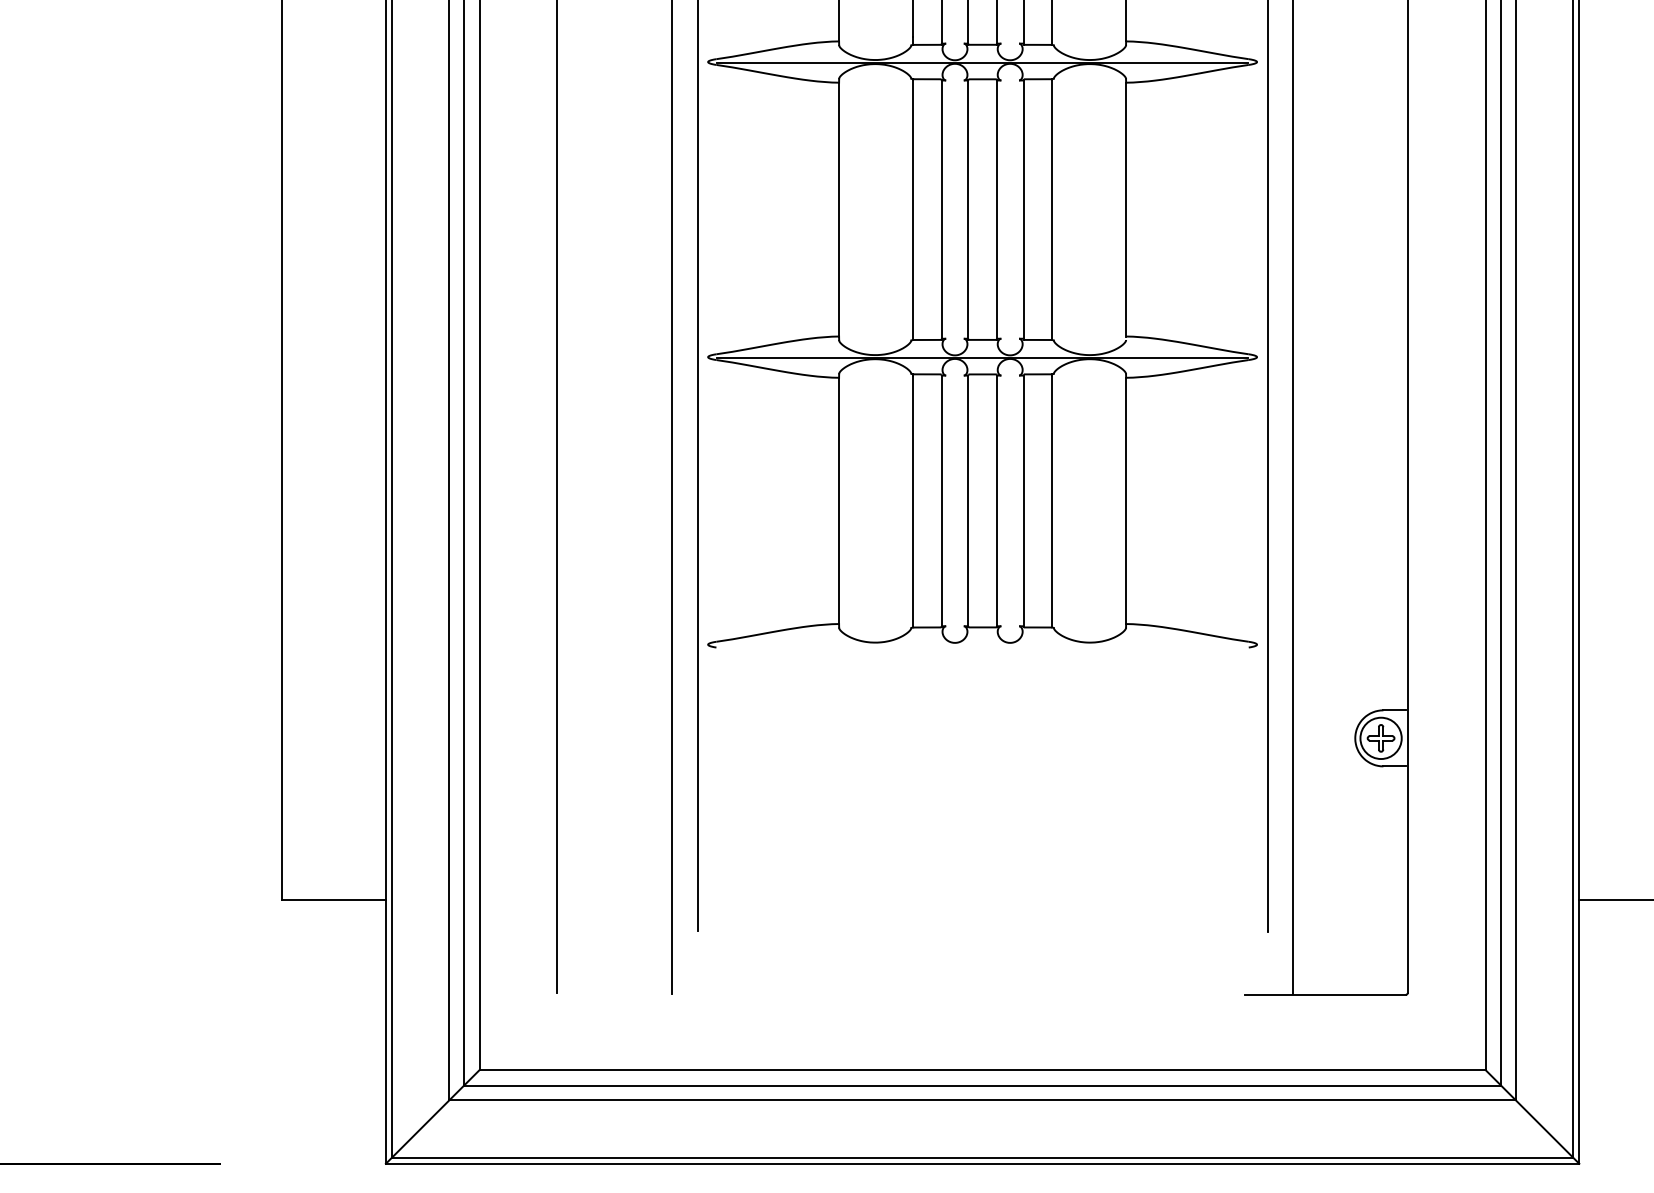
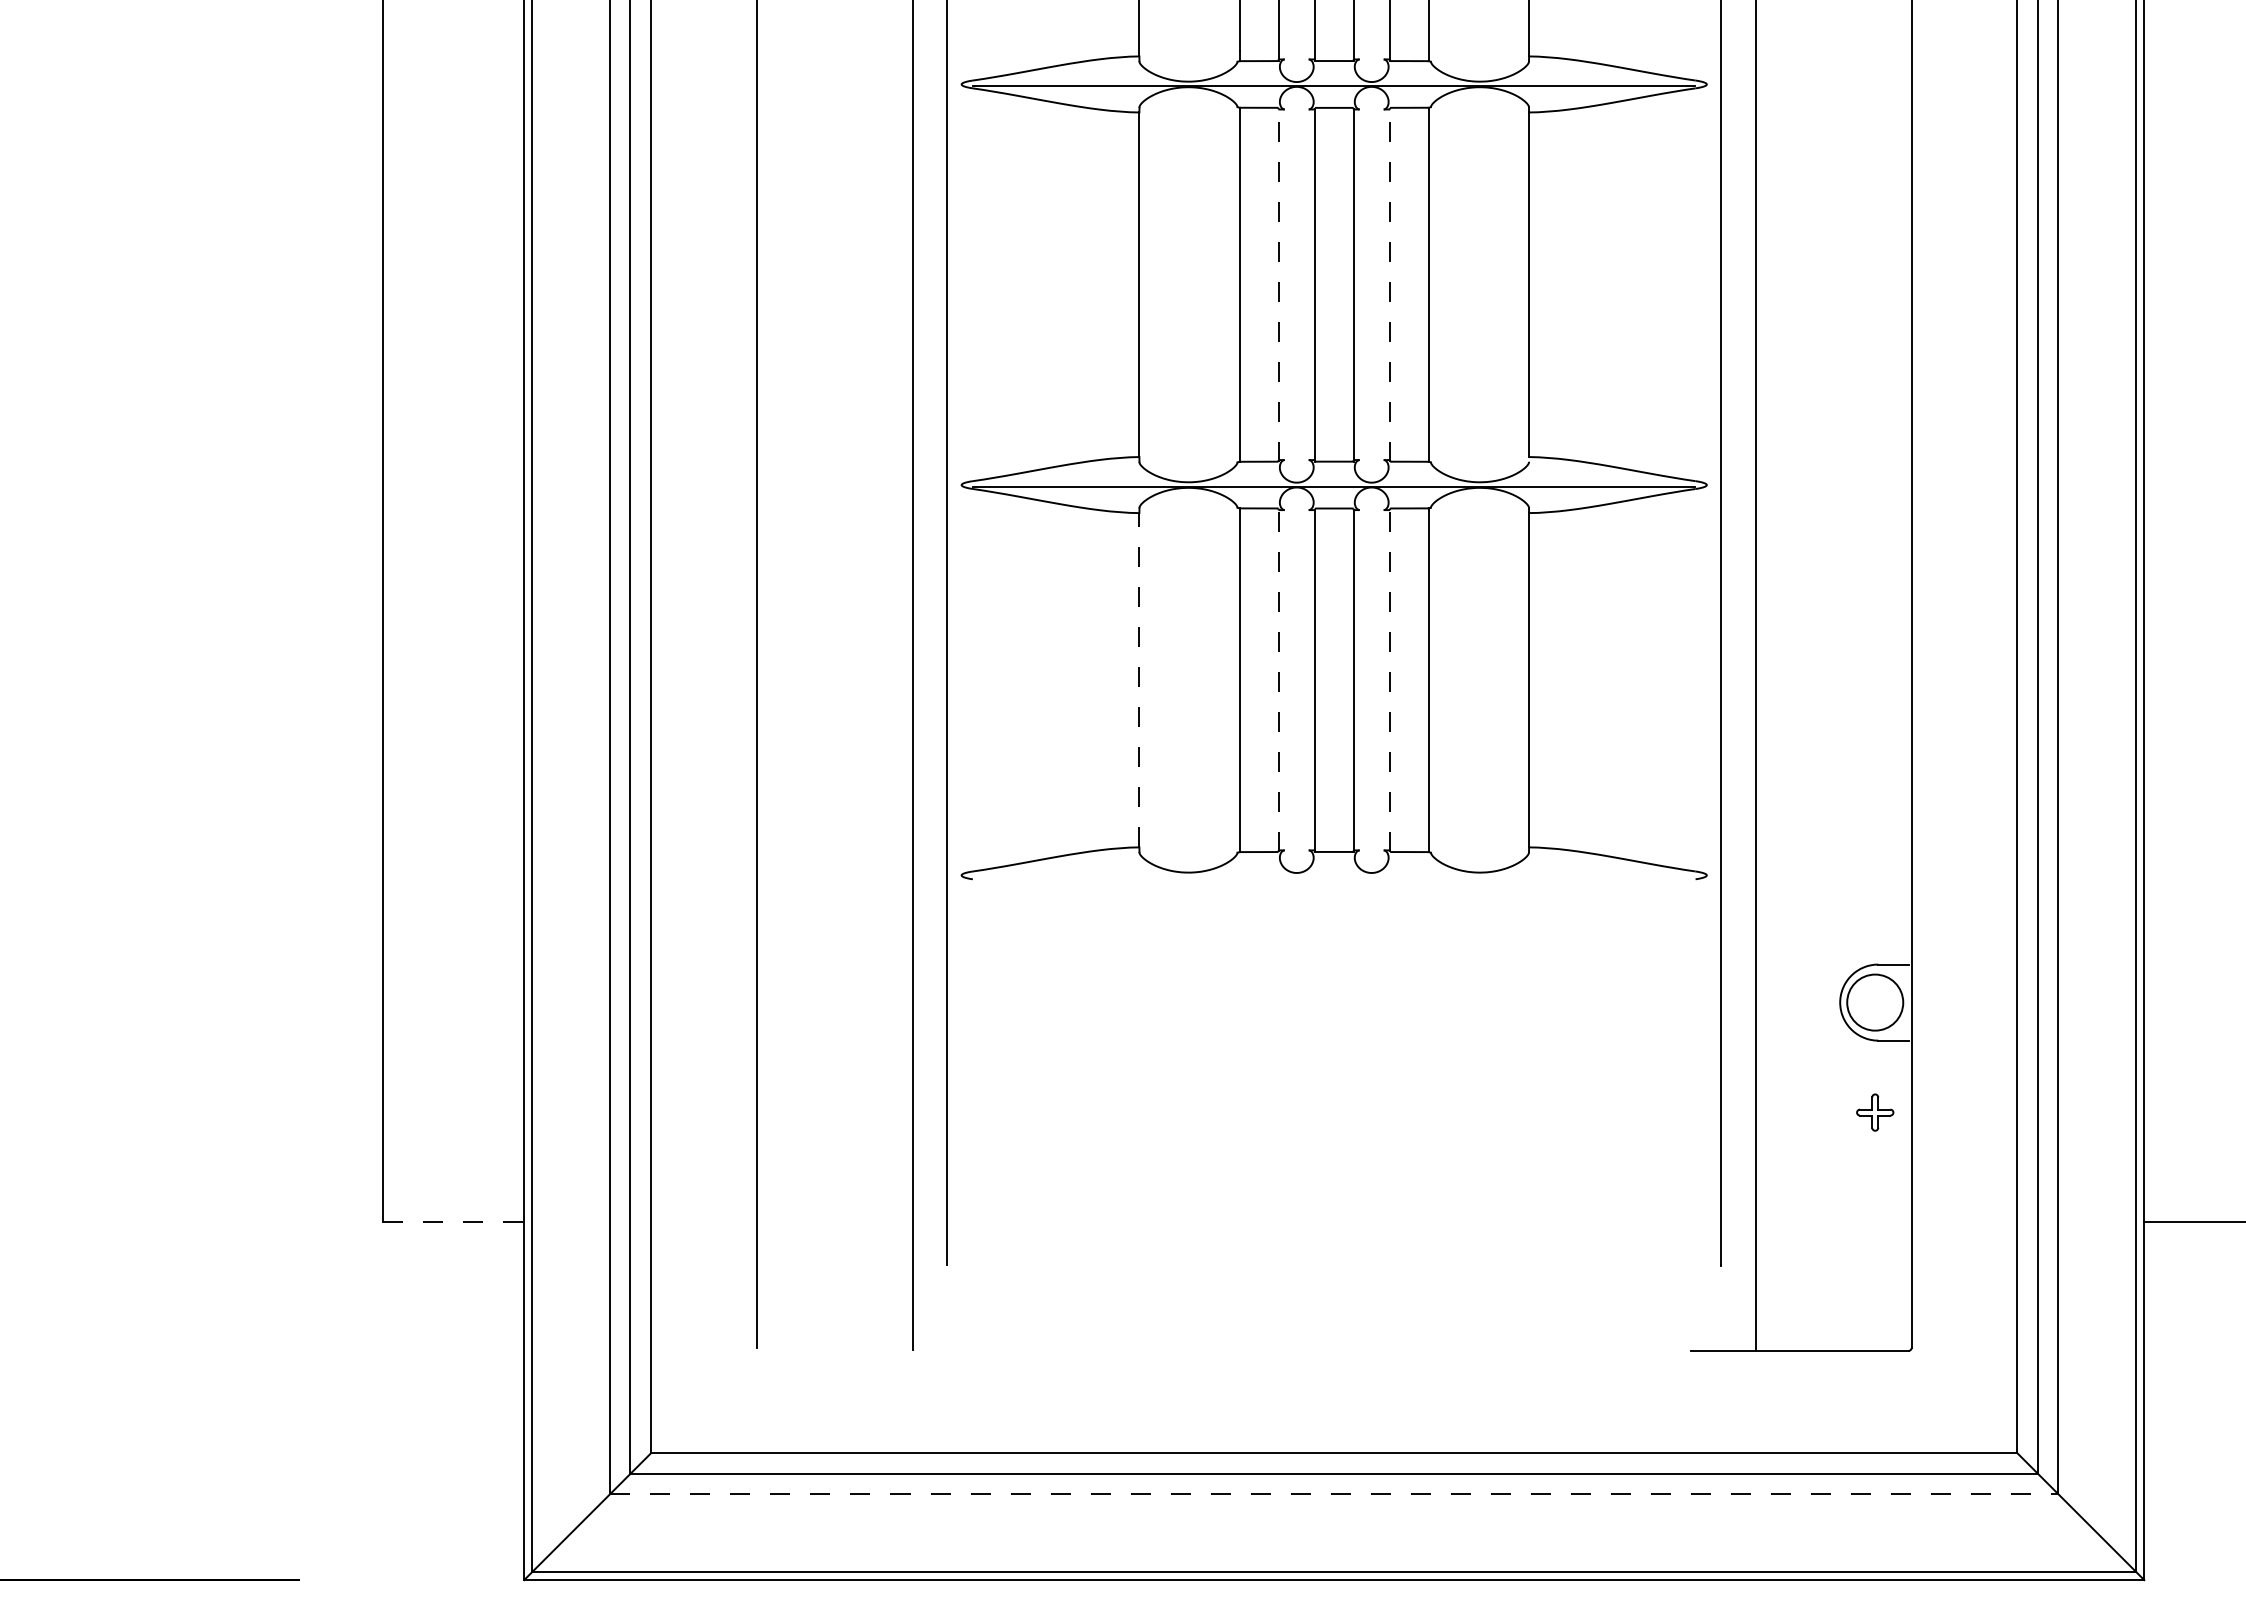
line: (941, 210) -> (1278, 285), solid -> dashed
line: (1024, 210) -> (1390, 285), solid -> dashed
line: (839, 500) -> (1139, 679), solid -> dashed
line: (941, 501) -> (1278, 680), solid -> dashed
line: (1024, 501) -> (1390, 680), solid -> dashed
part: (1381, 738) -> (1875, 1112), moved
line: (333, 900) -> (453, 1222), solid -> dashed
line: (982, 1100) -> (1334, 1494), solid -> dashed

